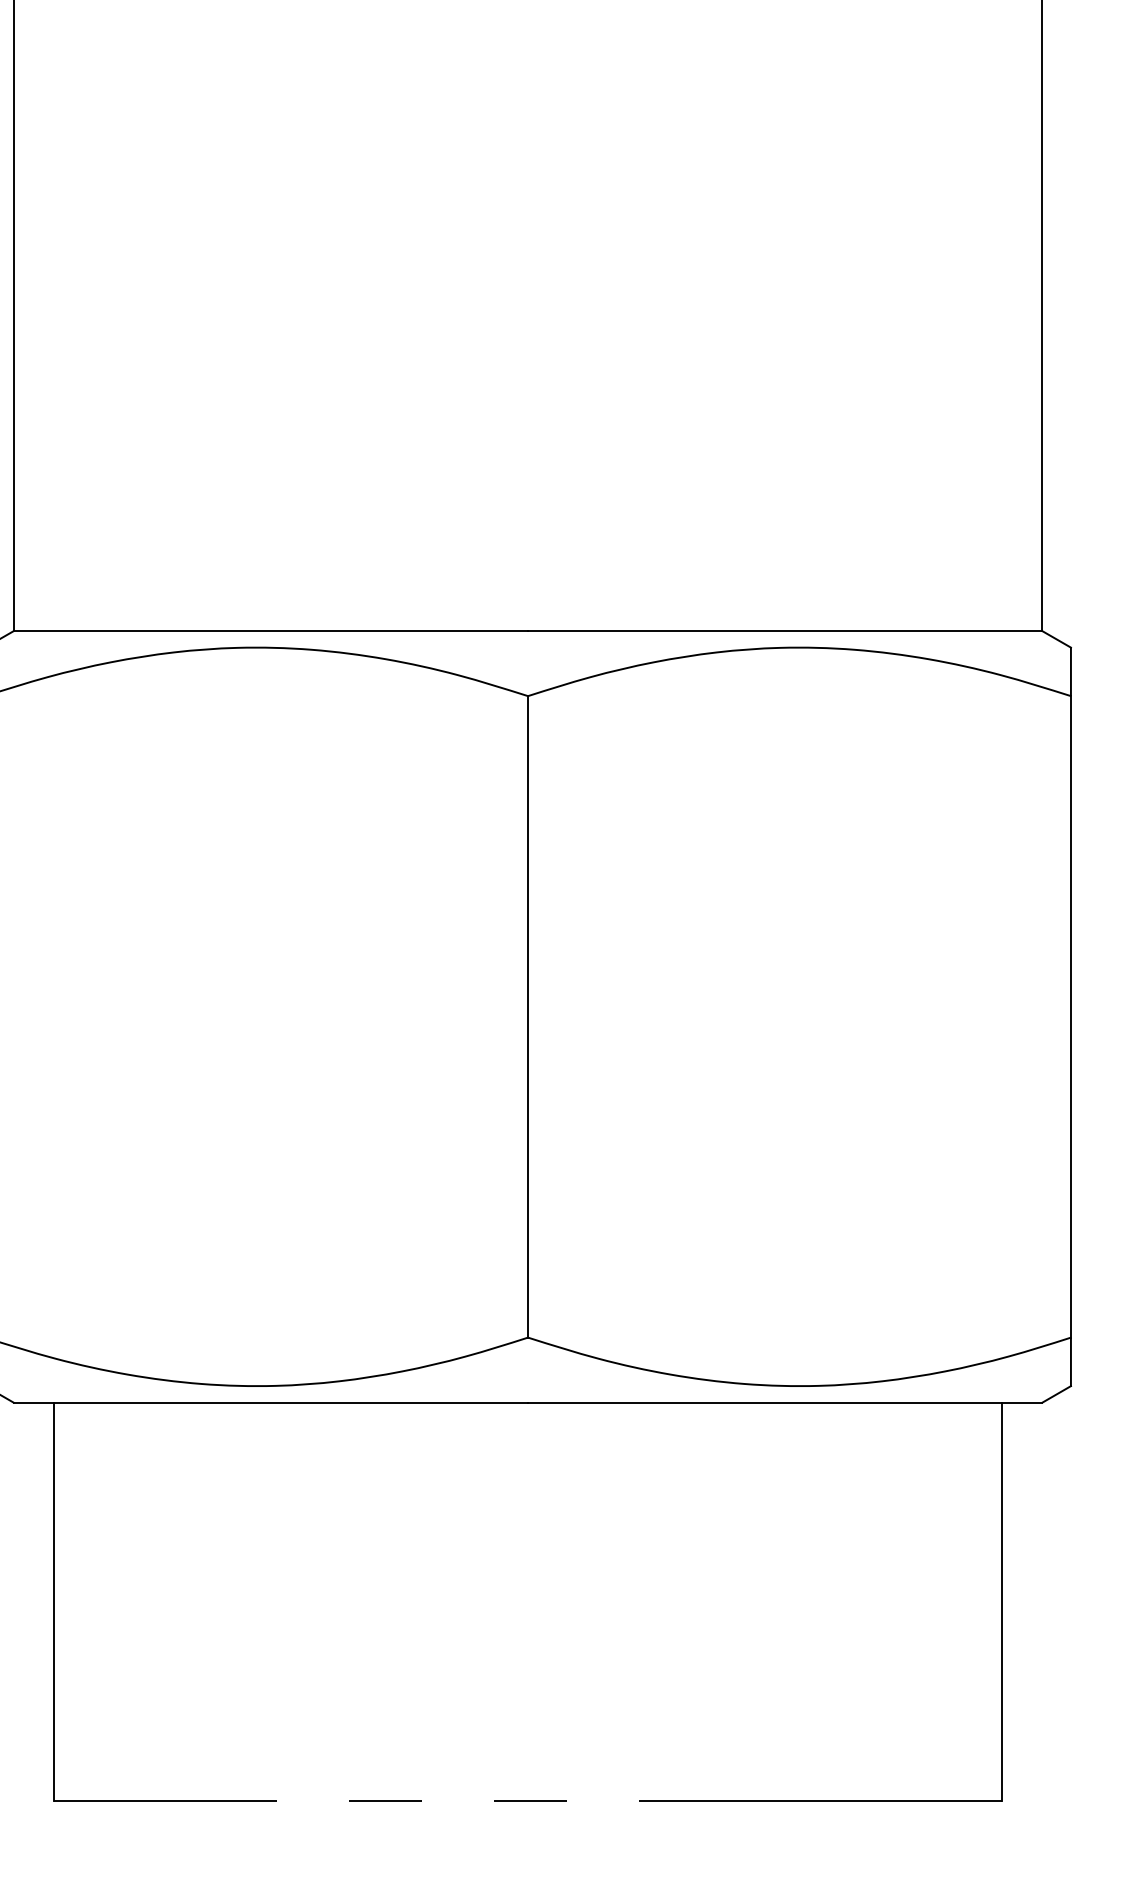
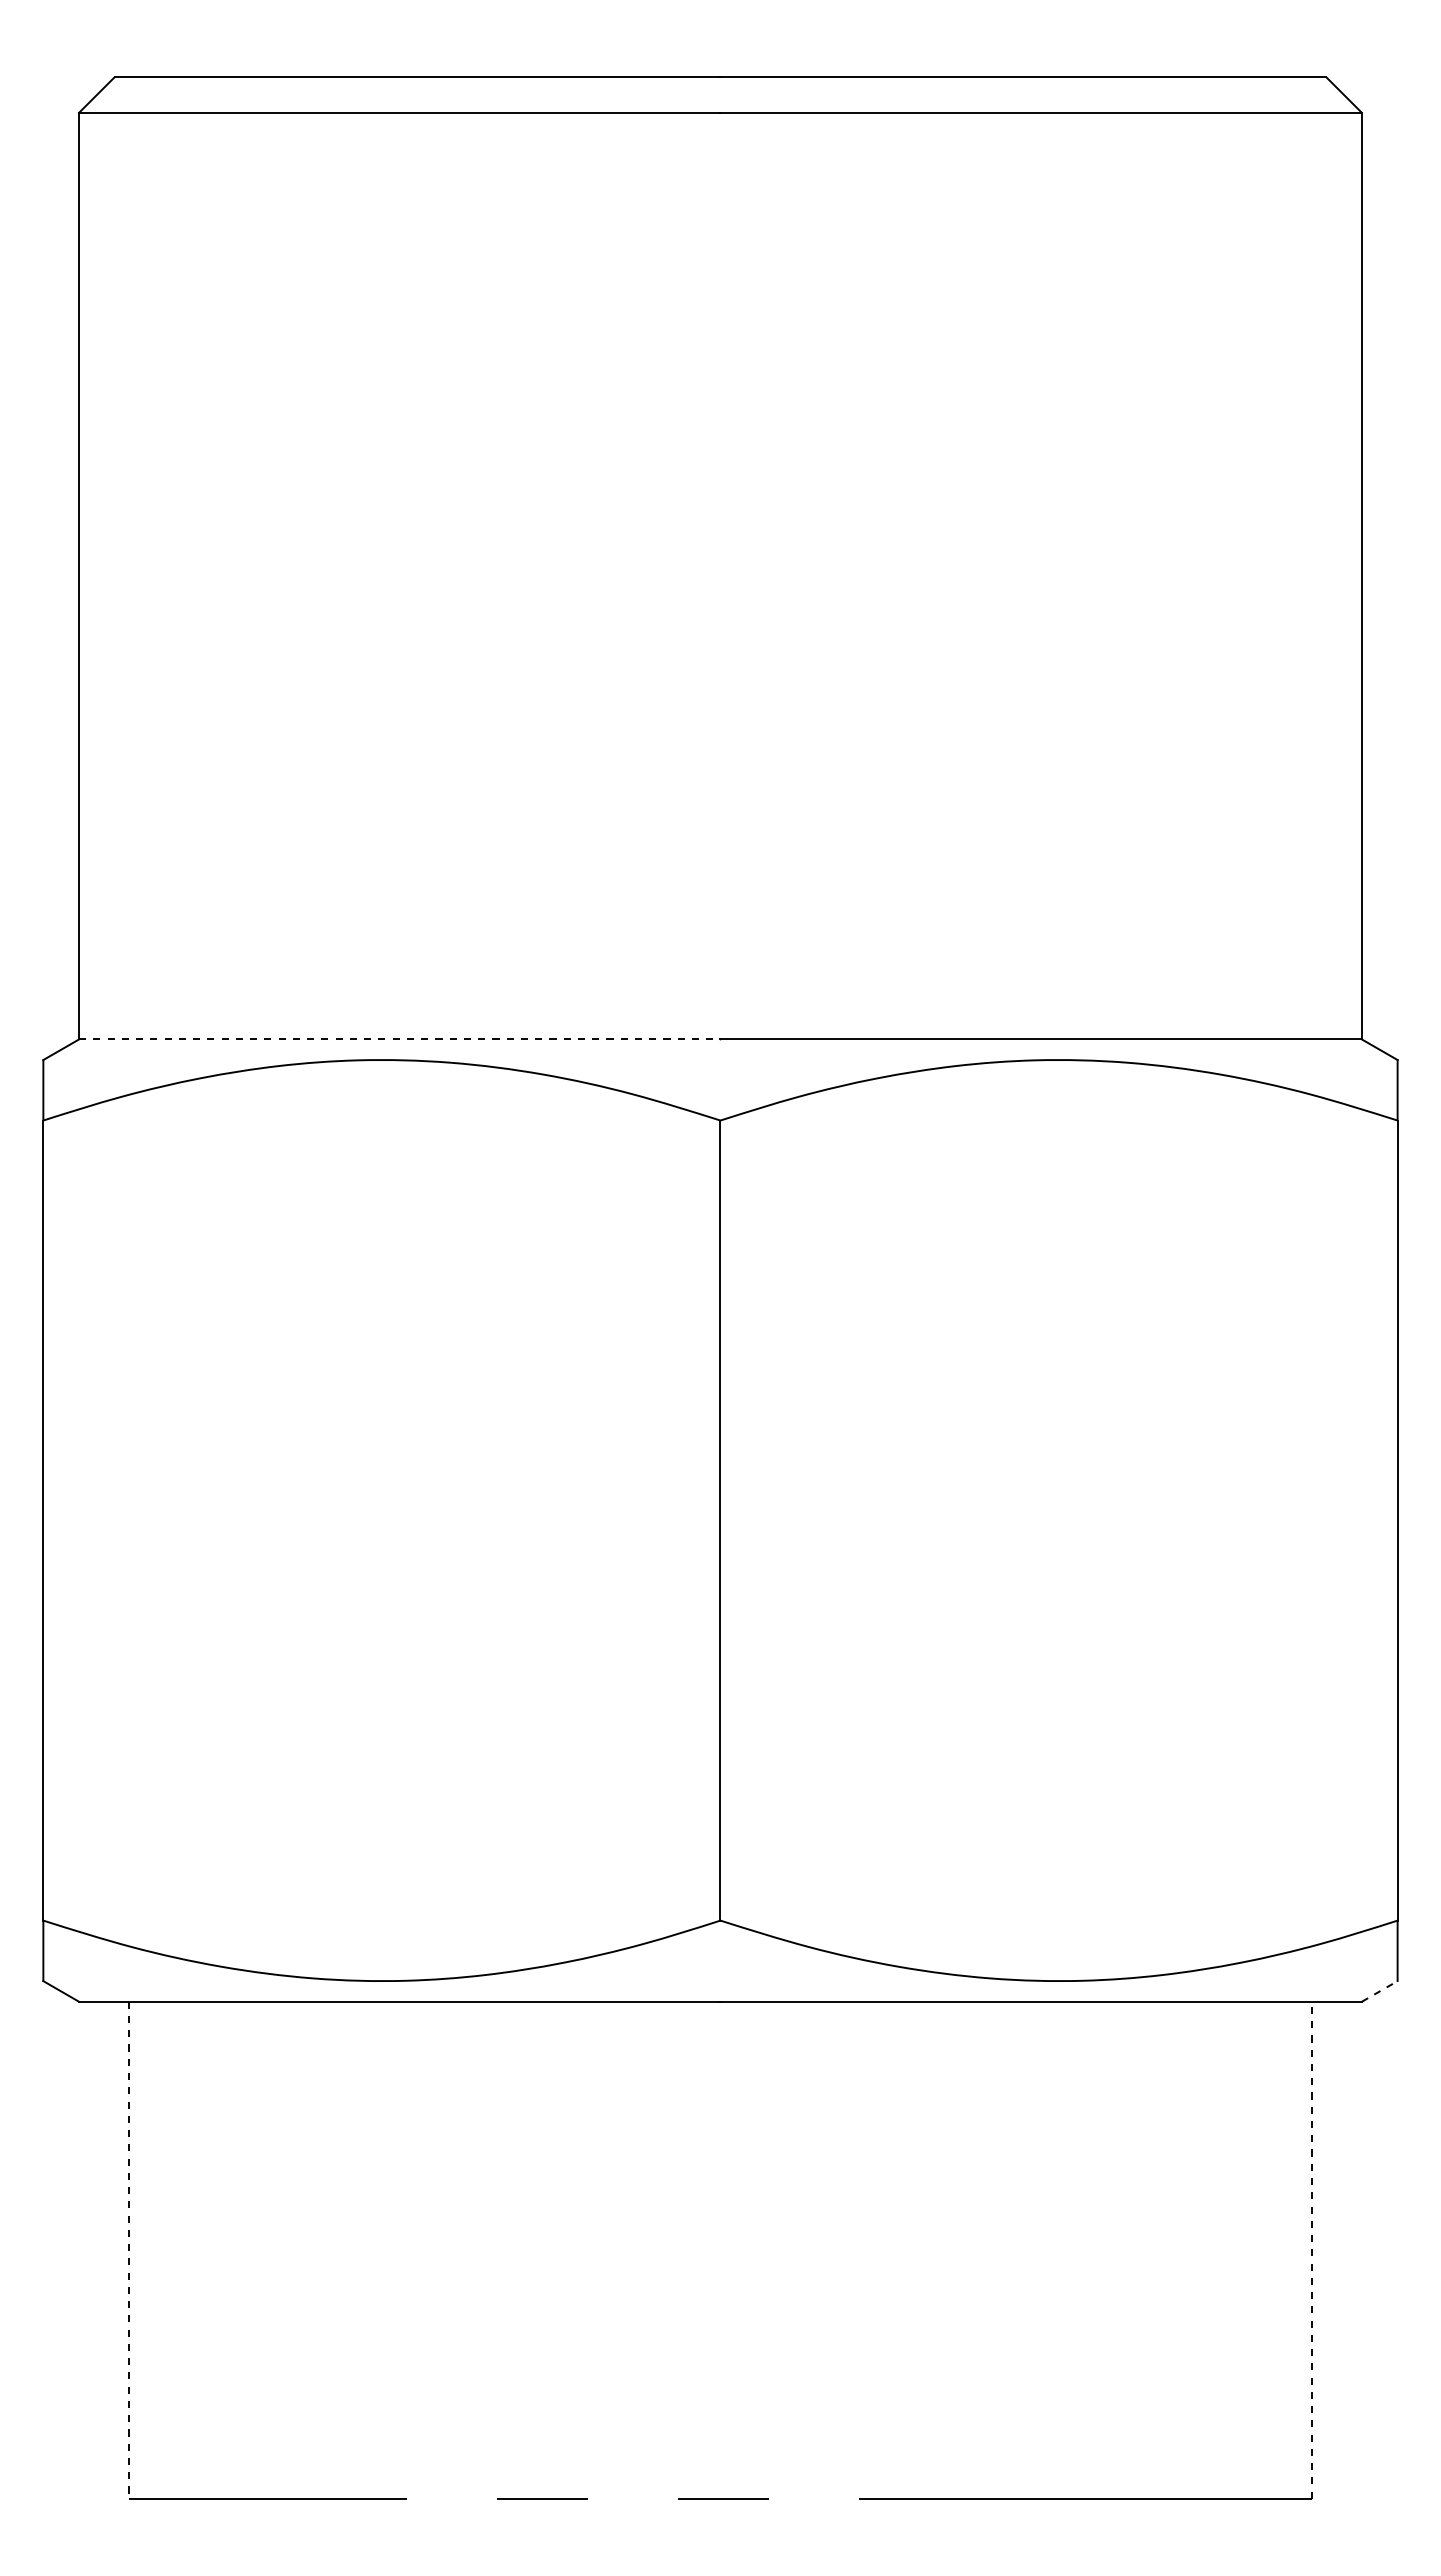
line: (270, 631) -> (399, 1039), solid -> dashed
line: (1056, 1394) -> (1379, 1991), solid -> dashed
line: (53, 1602) -> (128, 2250), solid -> dashed
line: (1002, 1602) -> (1312, 2250), solid -> dashed

